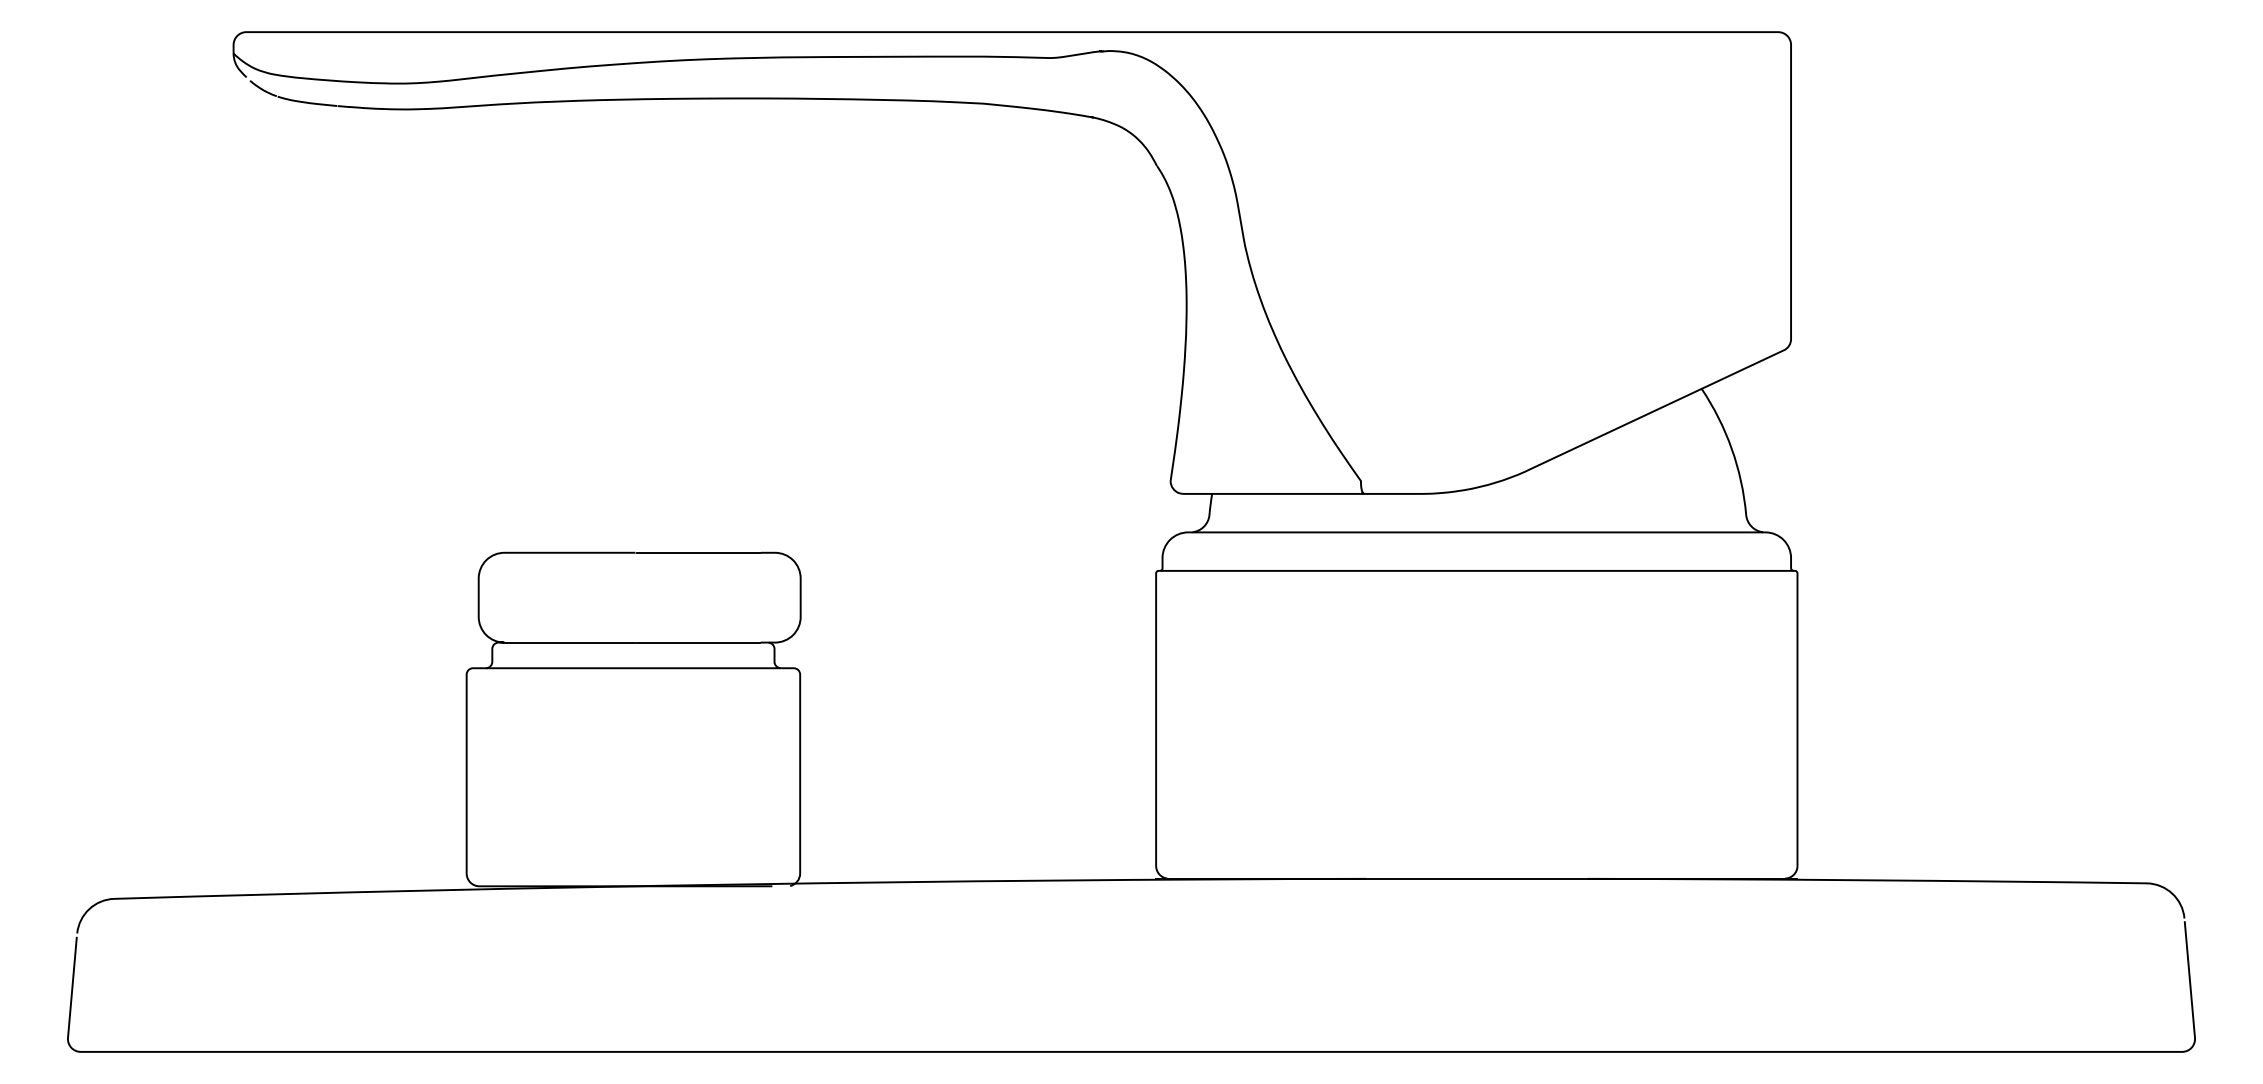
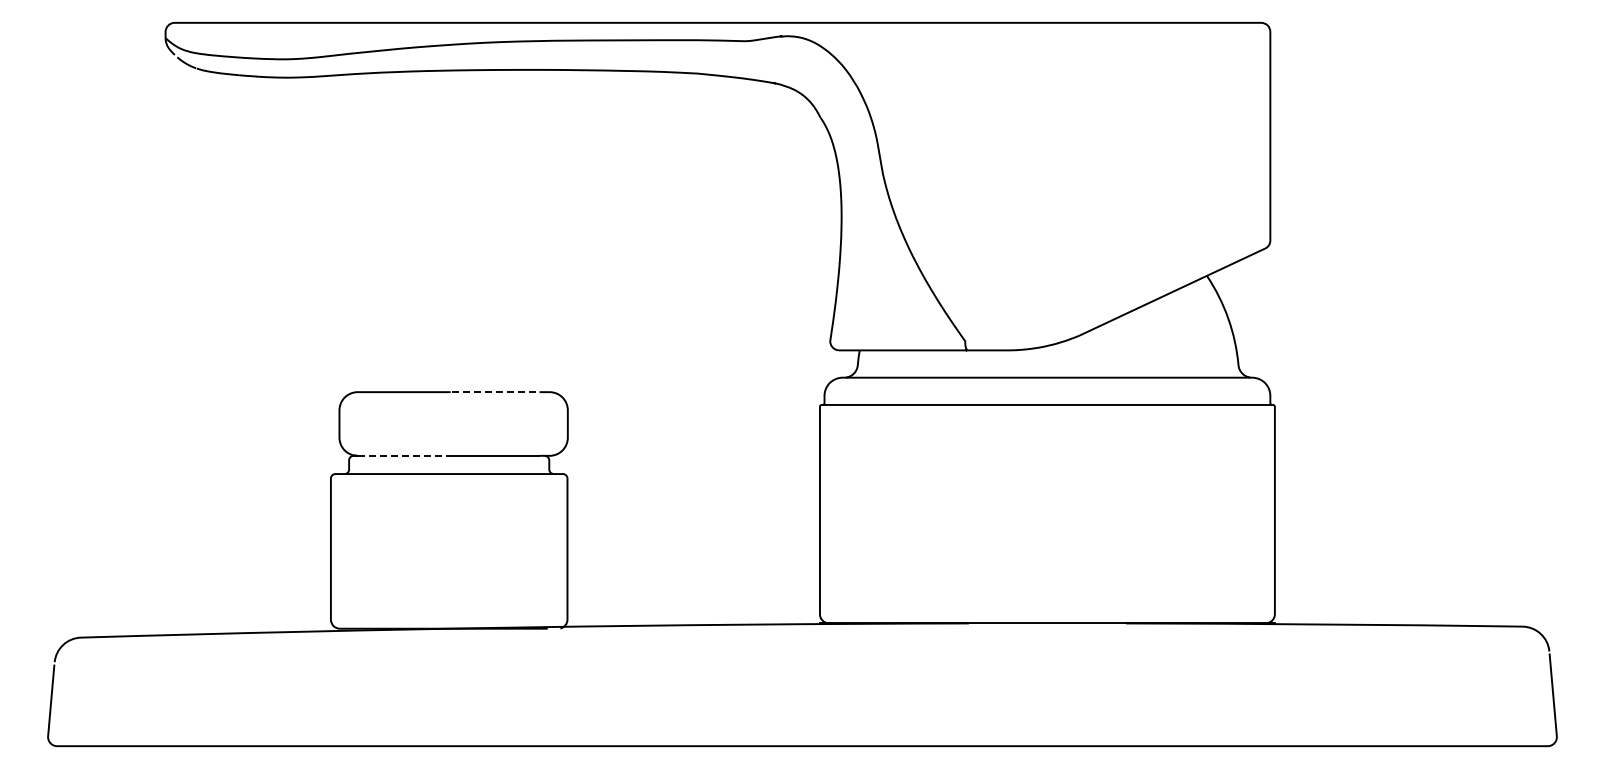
line: (698, 553) -> (495, 392), solid -> dashed
line: (570, 642) -> (404, 455), solid -> dashed

